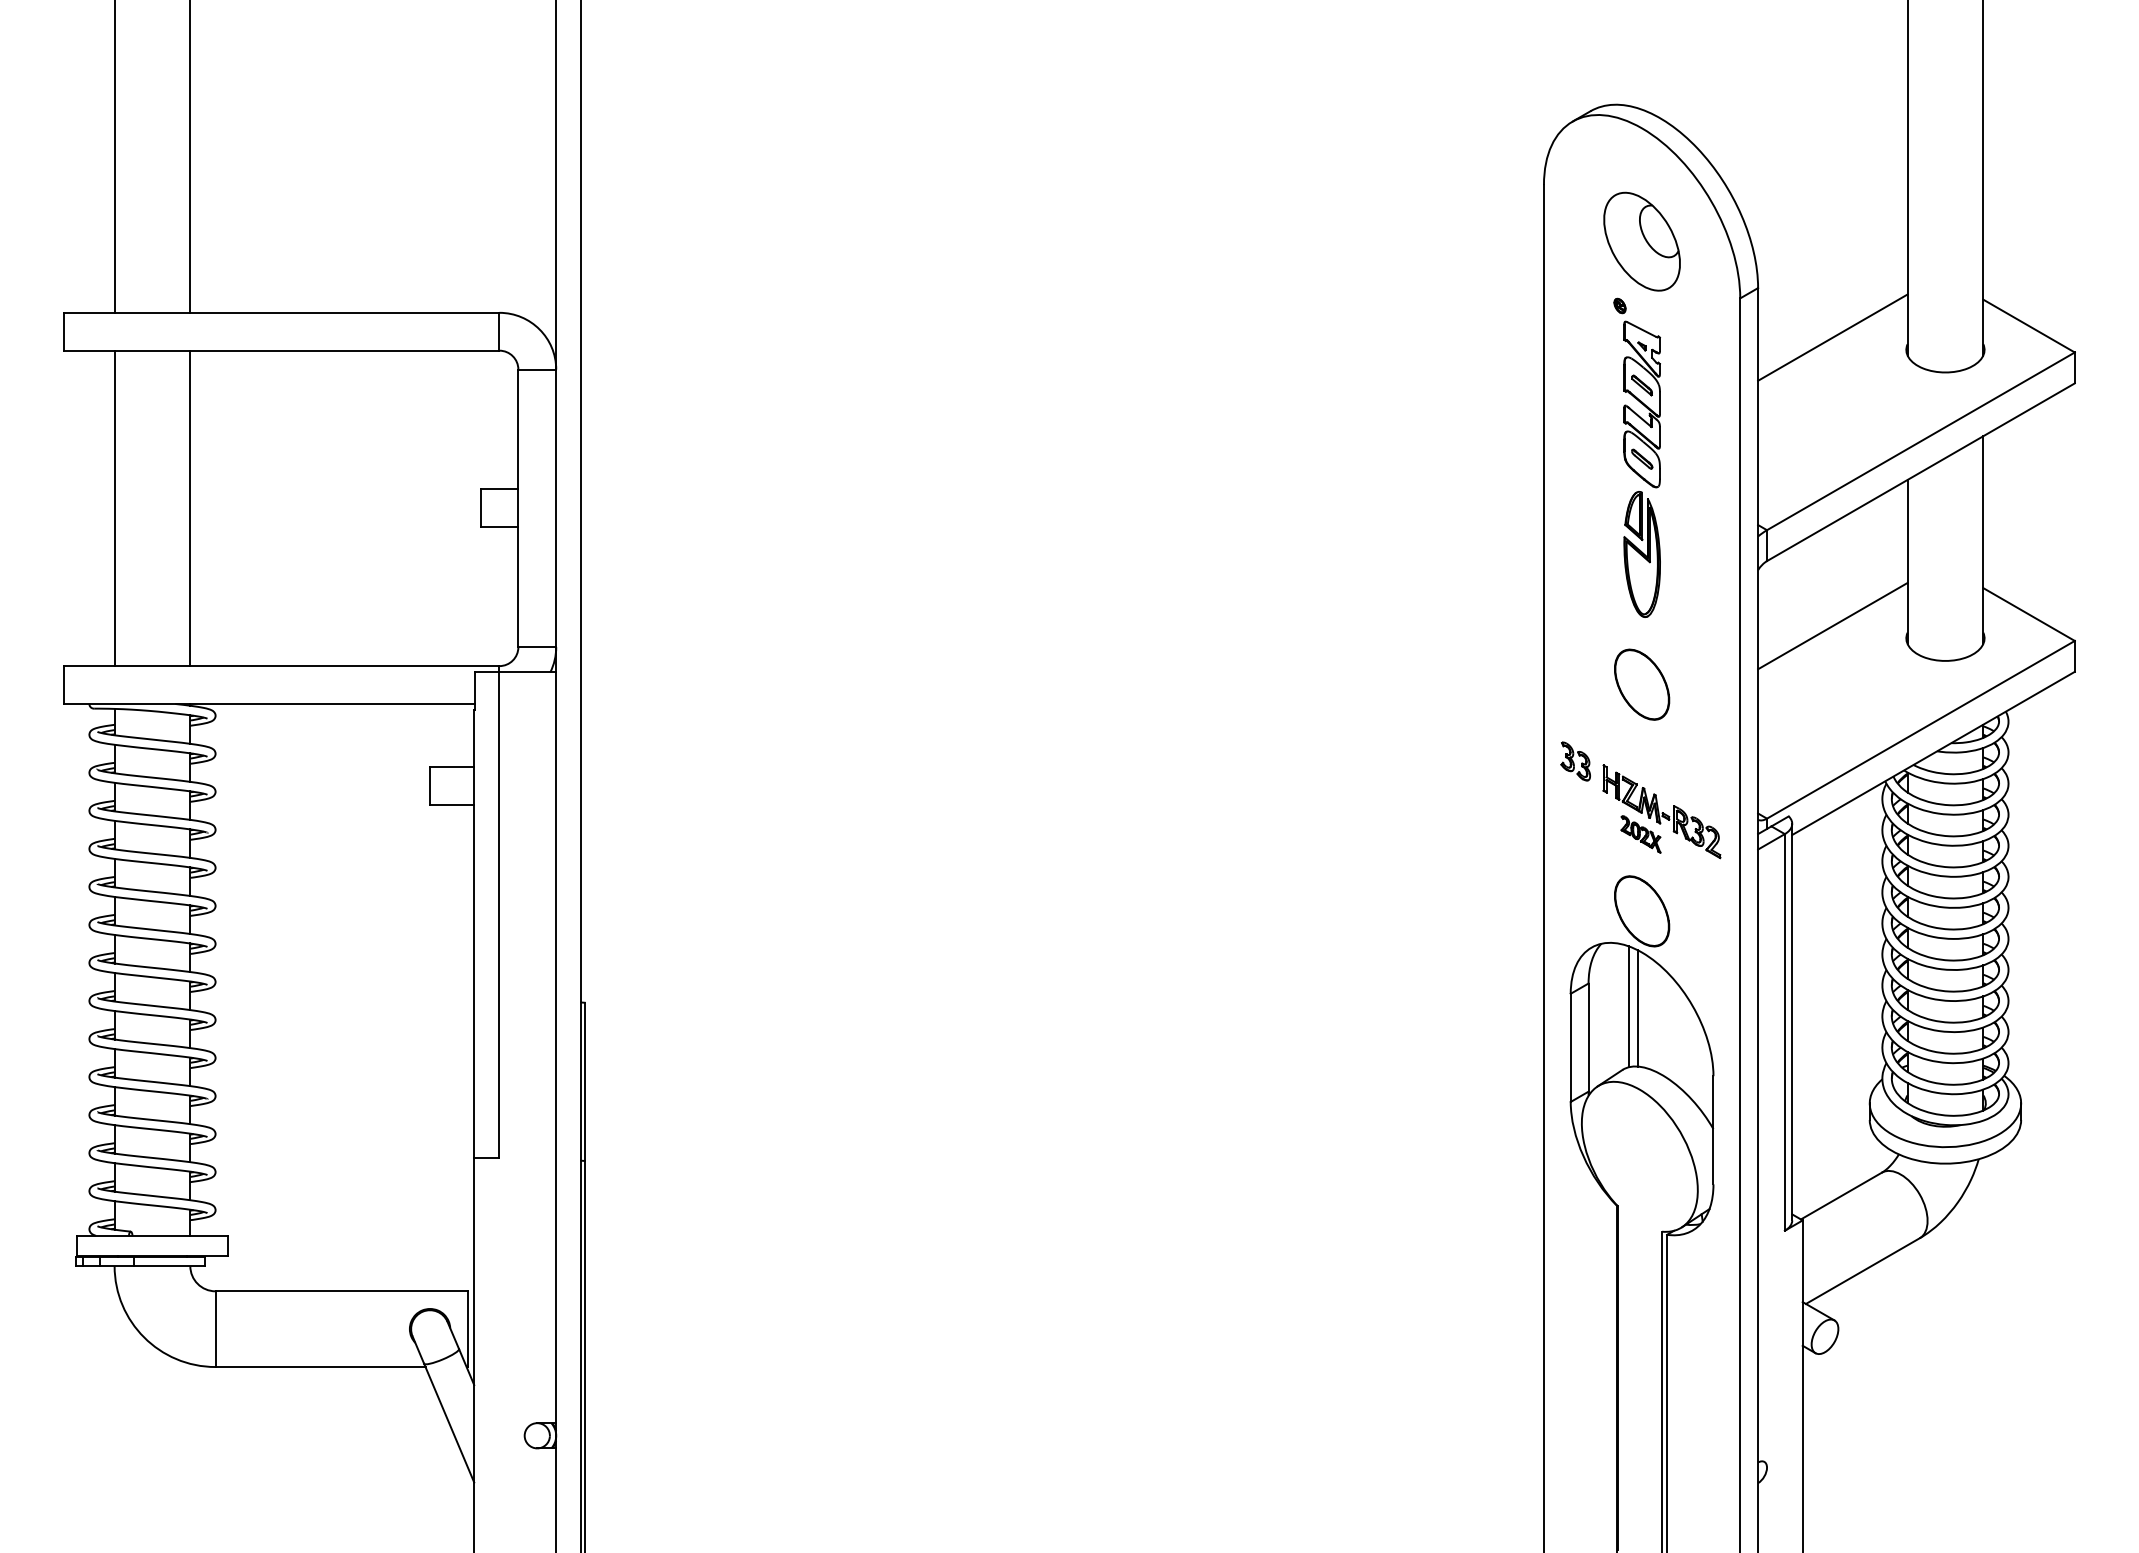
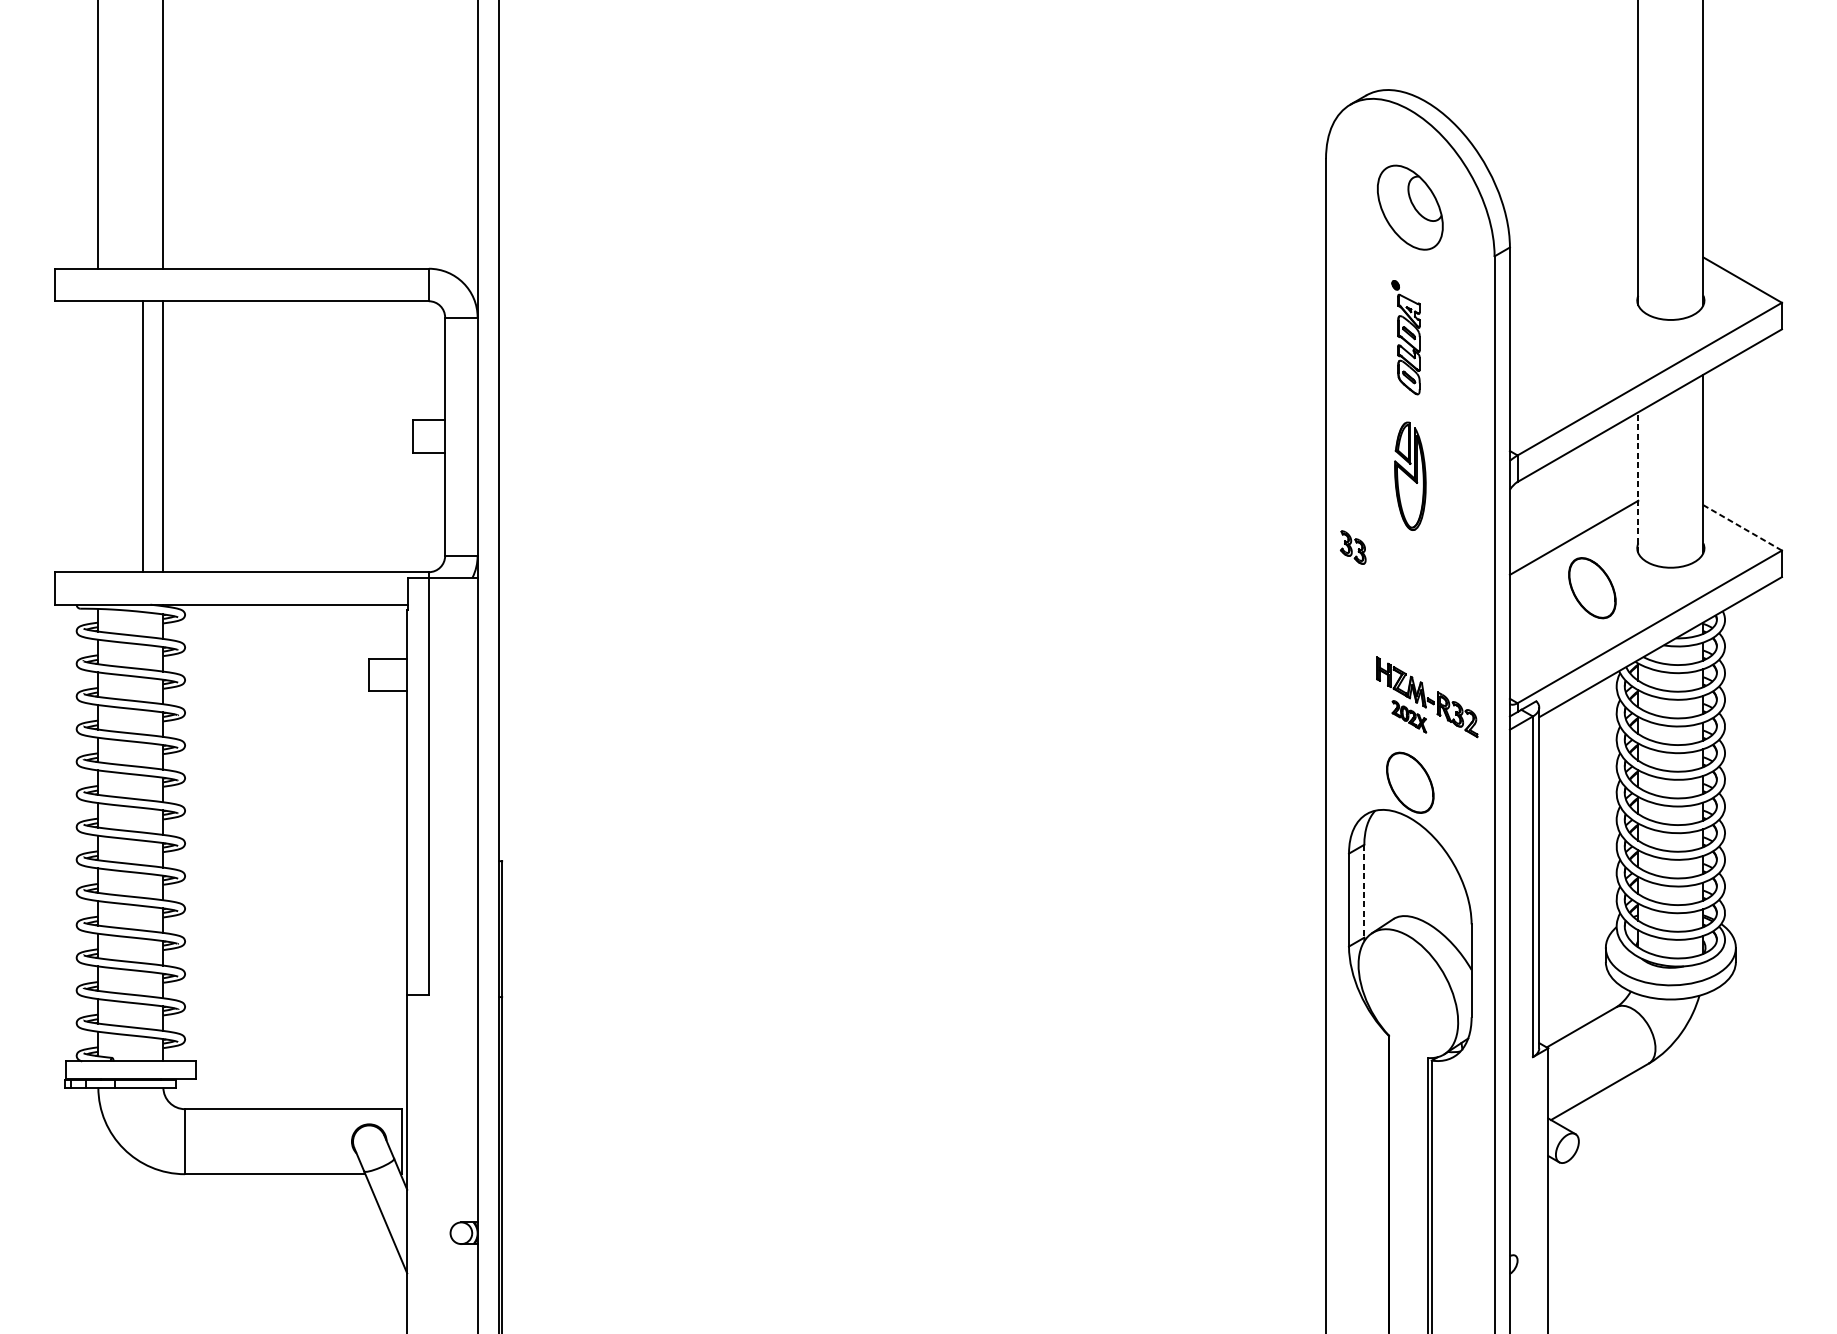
line: (1832, 337) -> (1573, 289), removed
part: (1636, 392) -> (1405, 337), size x0.7
line: (114, 508) -> (142, 436), moved
line: (1907, 561) -> (1638, 482), solid -> dashed
line: (2029, 614) -> (1743, 527), solid -> dashed
part: (1642, 684) -> (1592, 587), moved
part: (1575, 761) -> (1353, 547), moved
line: (1628, 1006) -> (1398, 864), removed
line: (1637, 1008) -> (1406, 866), removed
line: (1588, 1038) -> (1364, 892), solid -> dashed

